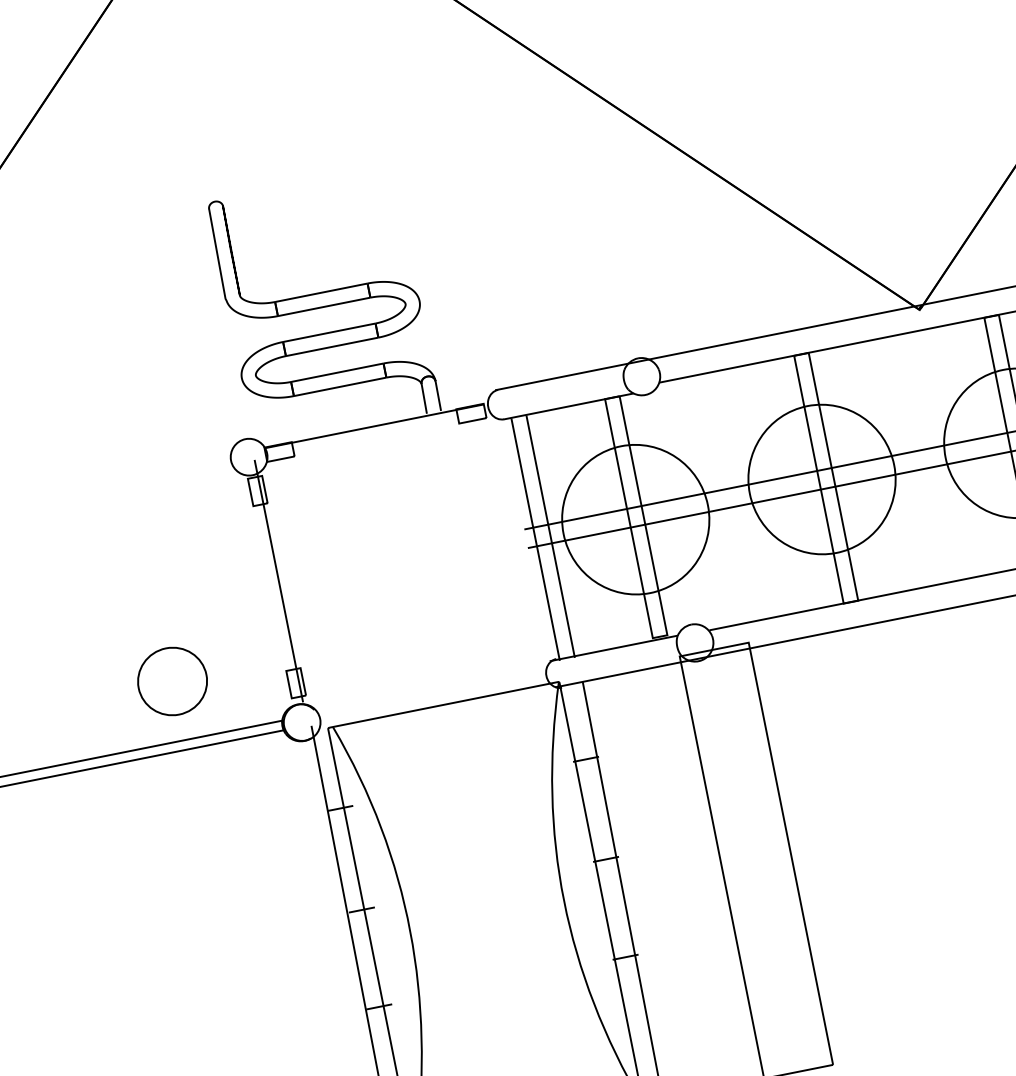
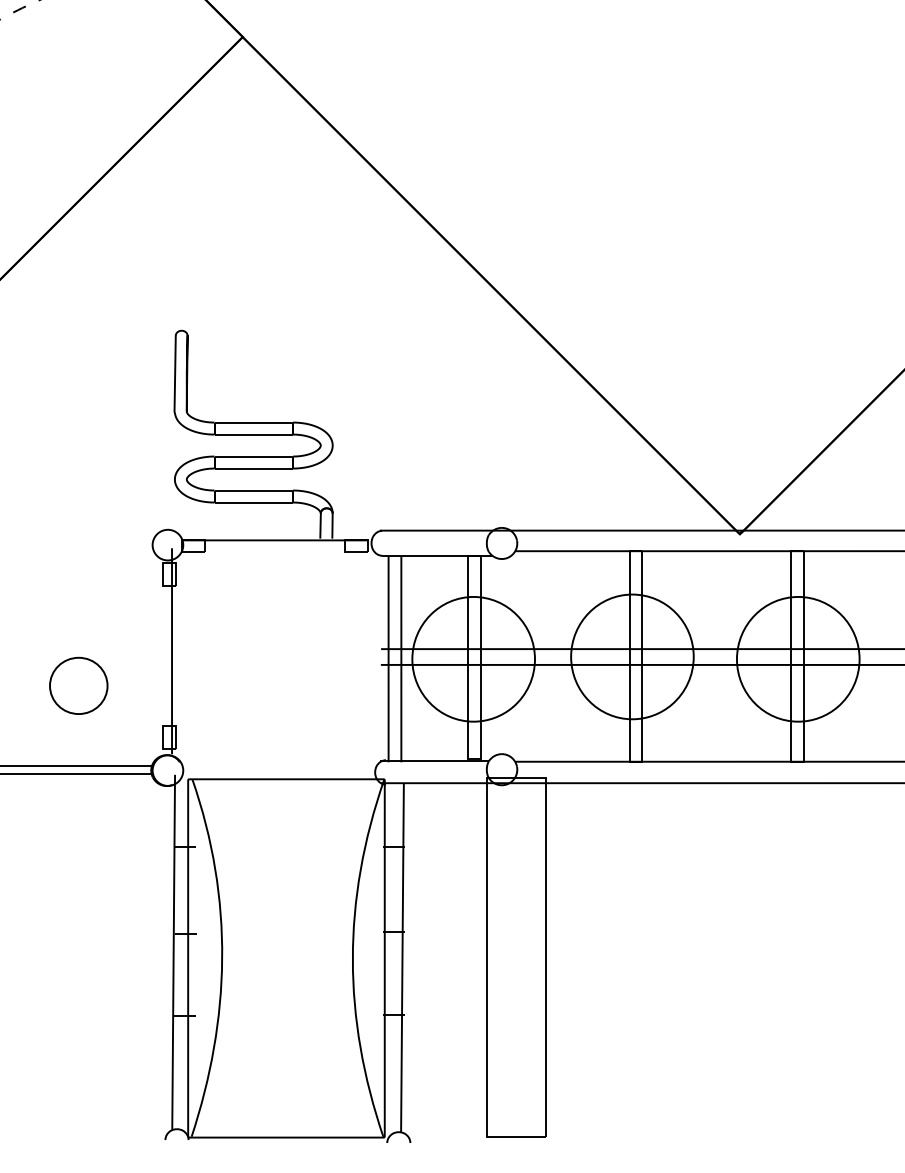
part: (172, 681) -> (78, 685), moved

